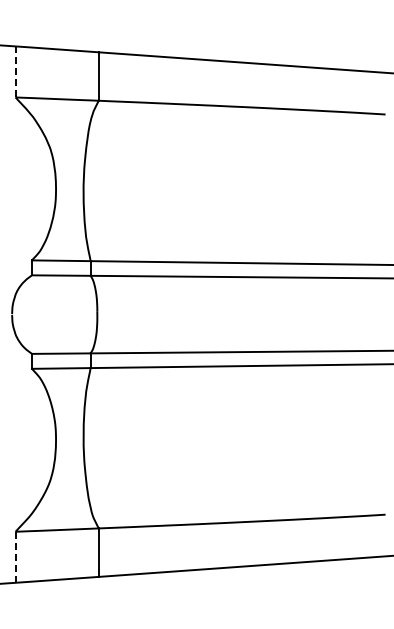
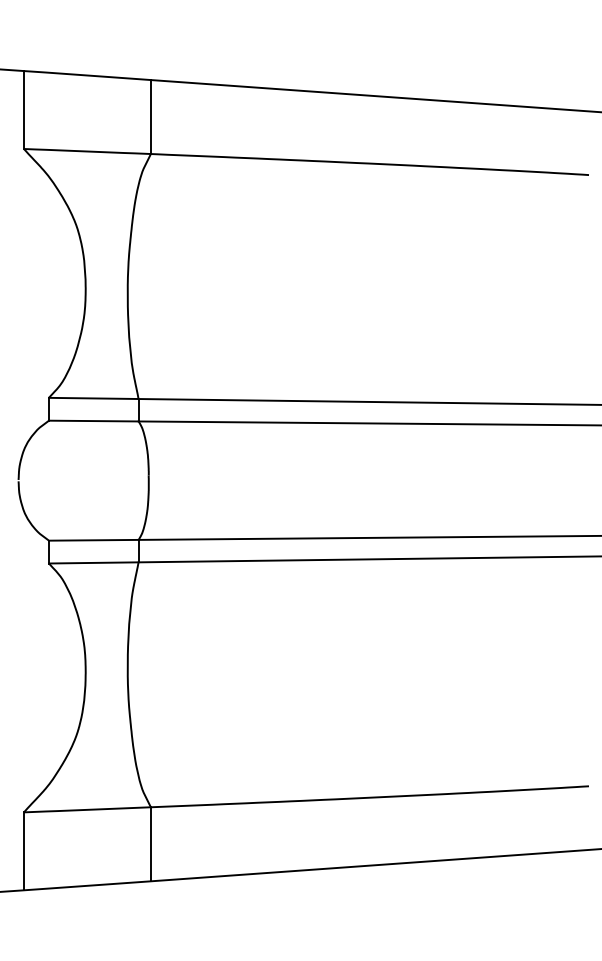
line: (15, 71) -> (23, 109), dashed -> solid
line: (15, 557) -> (23, 851), dashed -> solid

